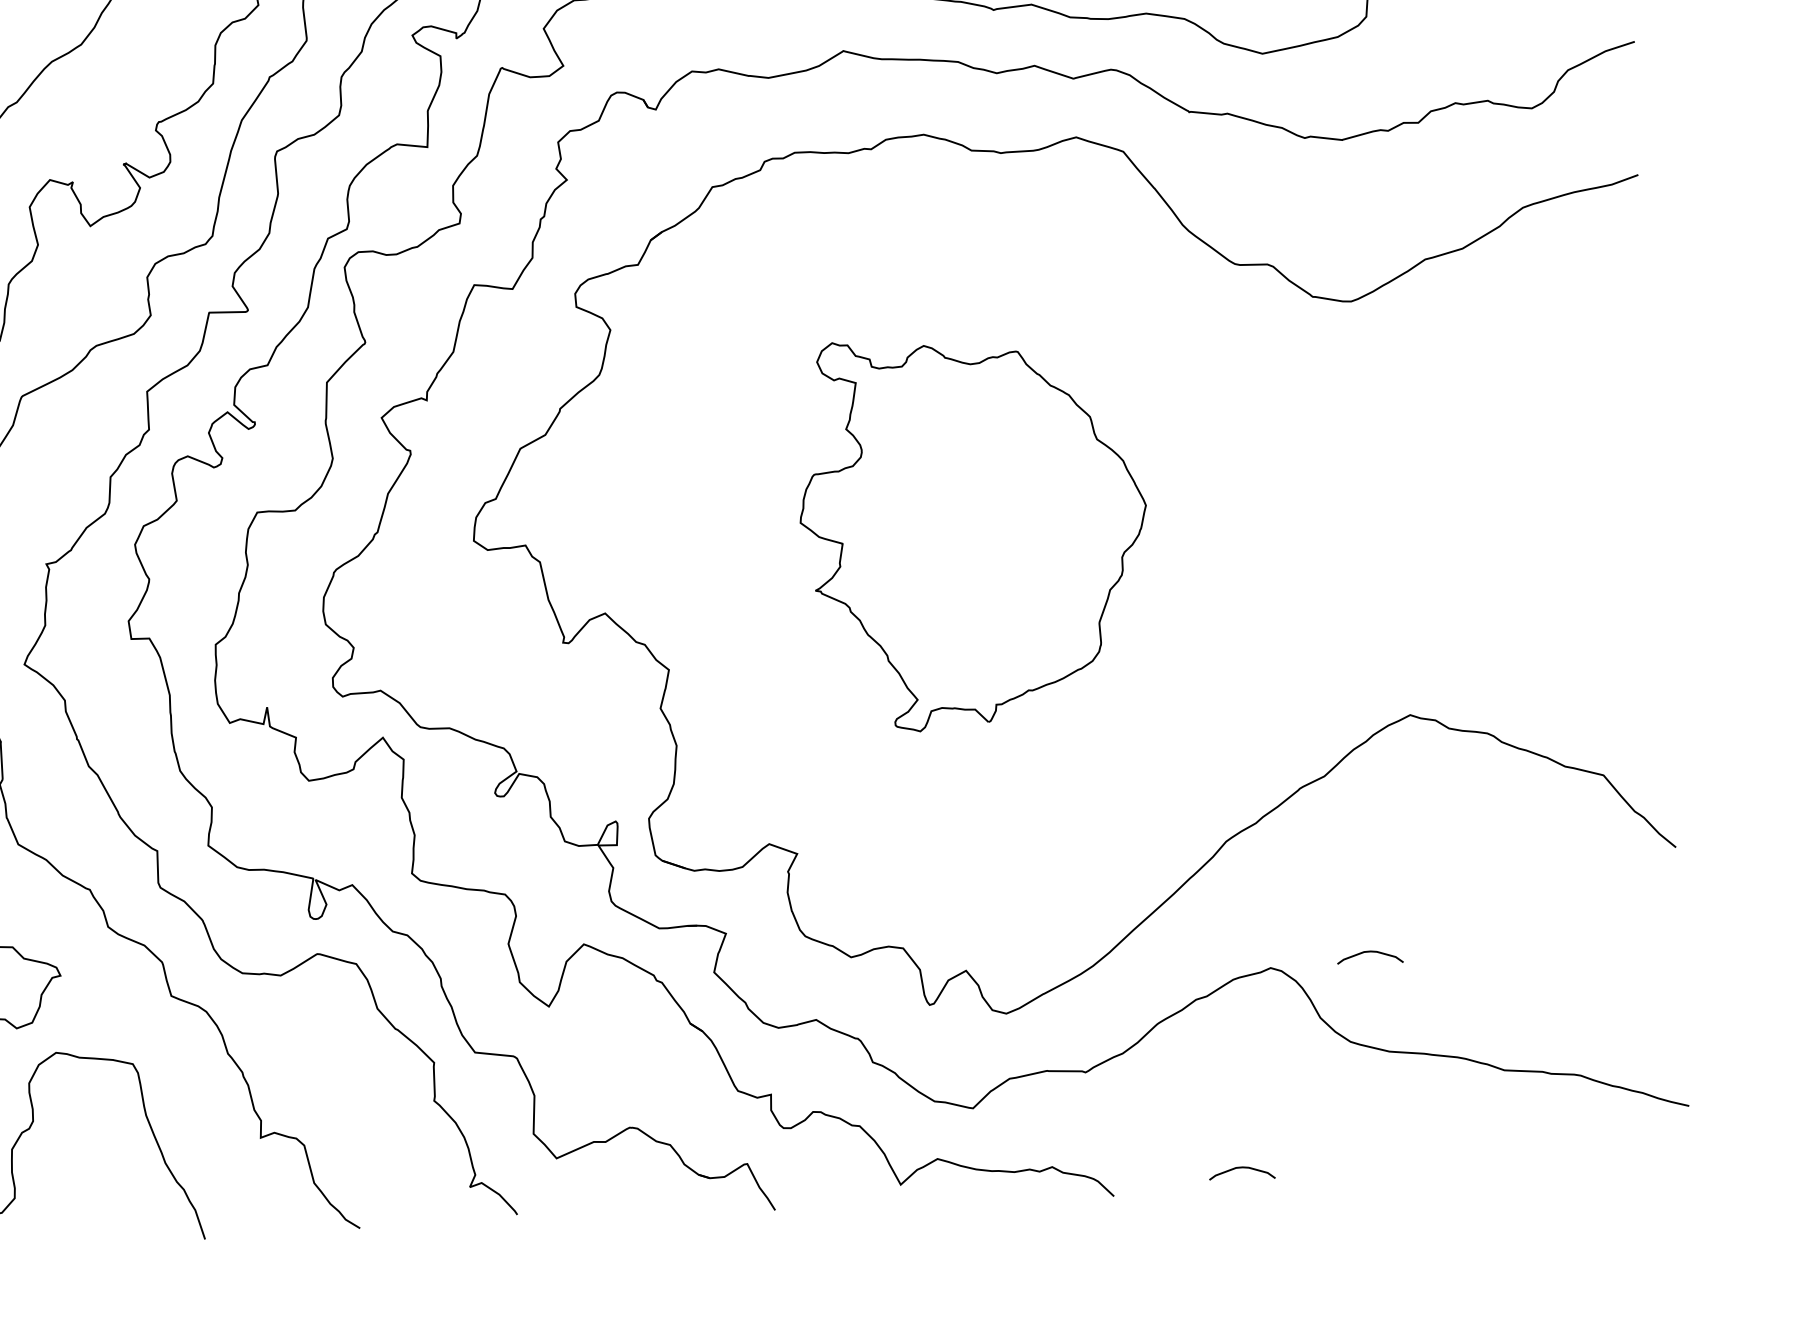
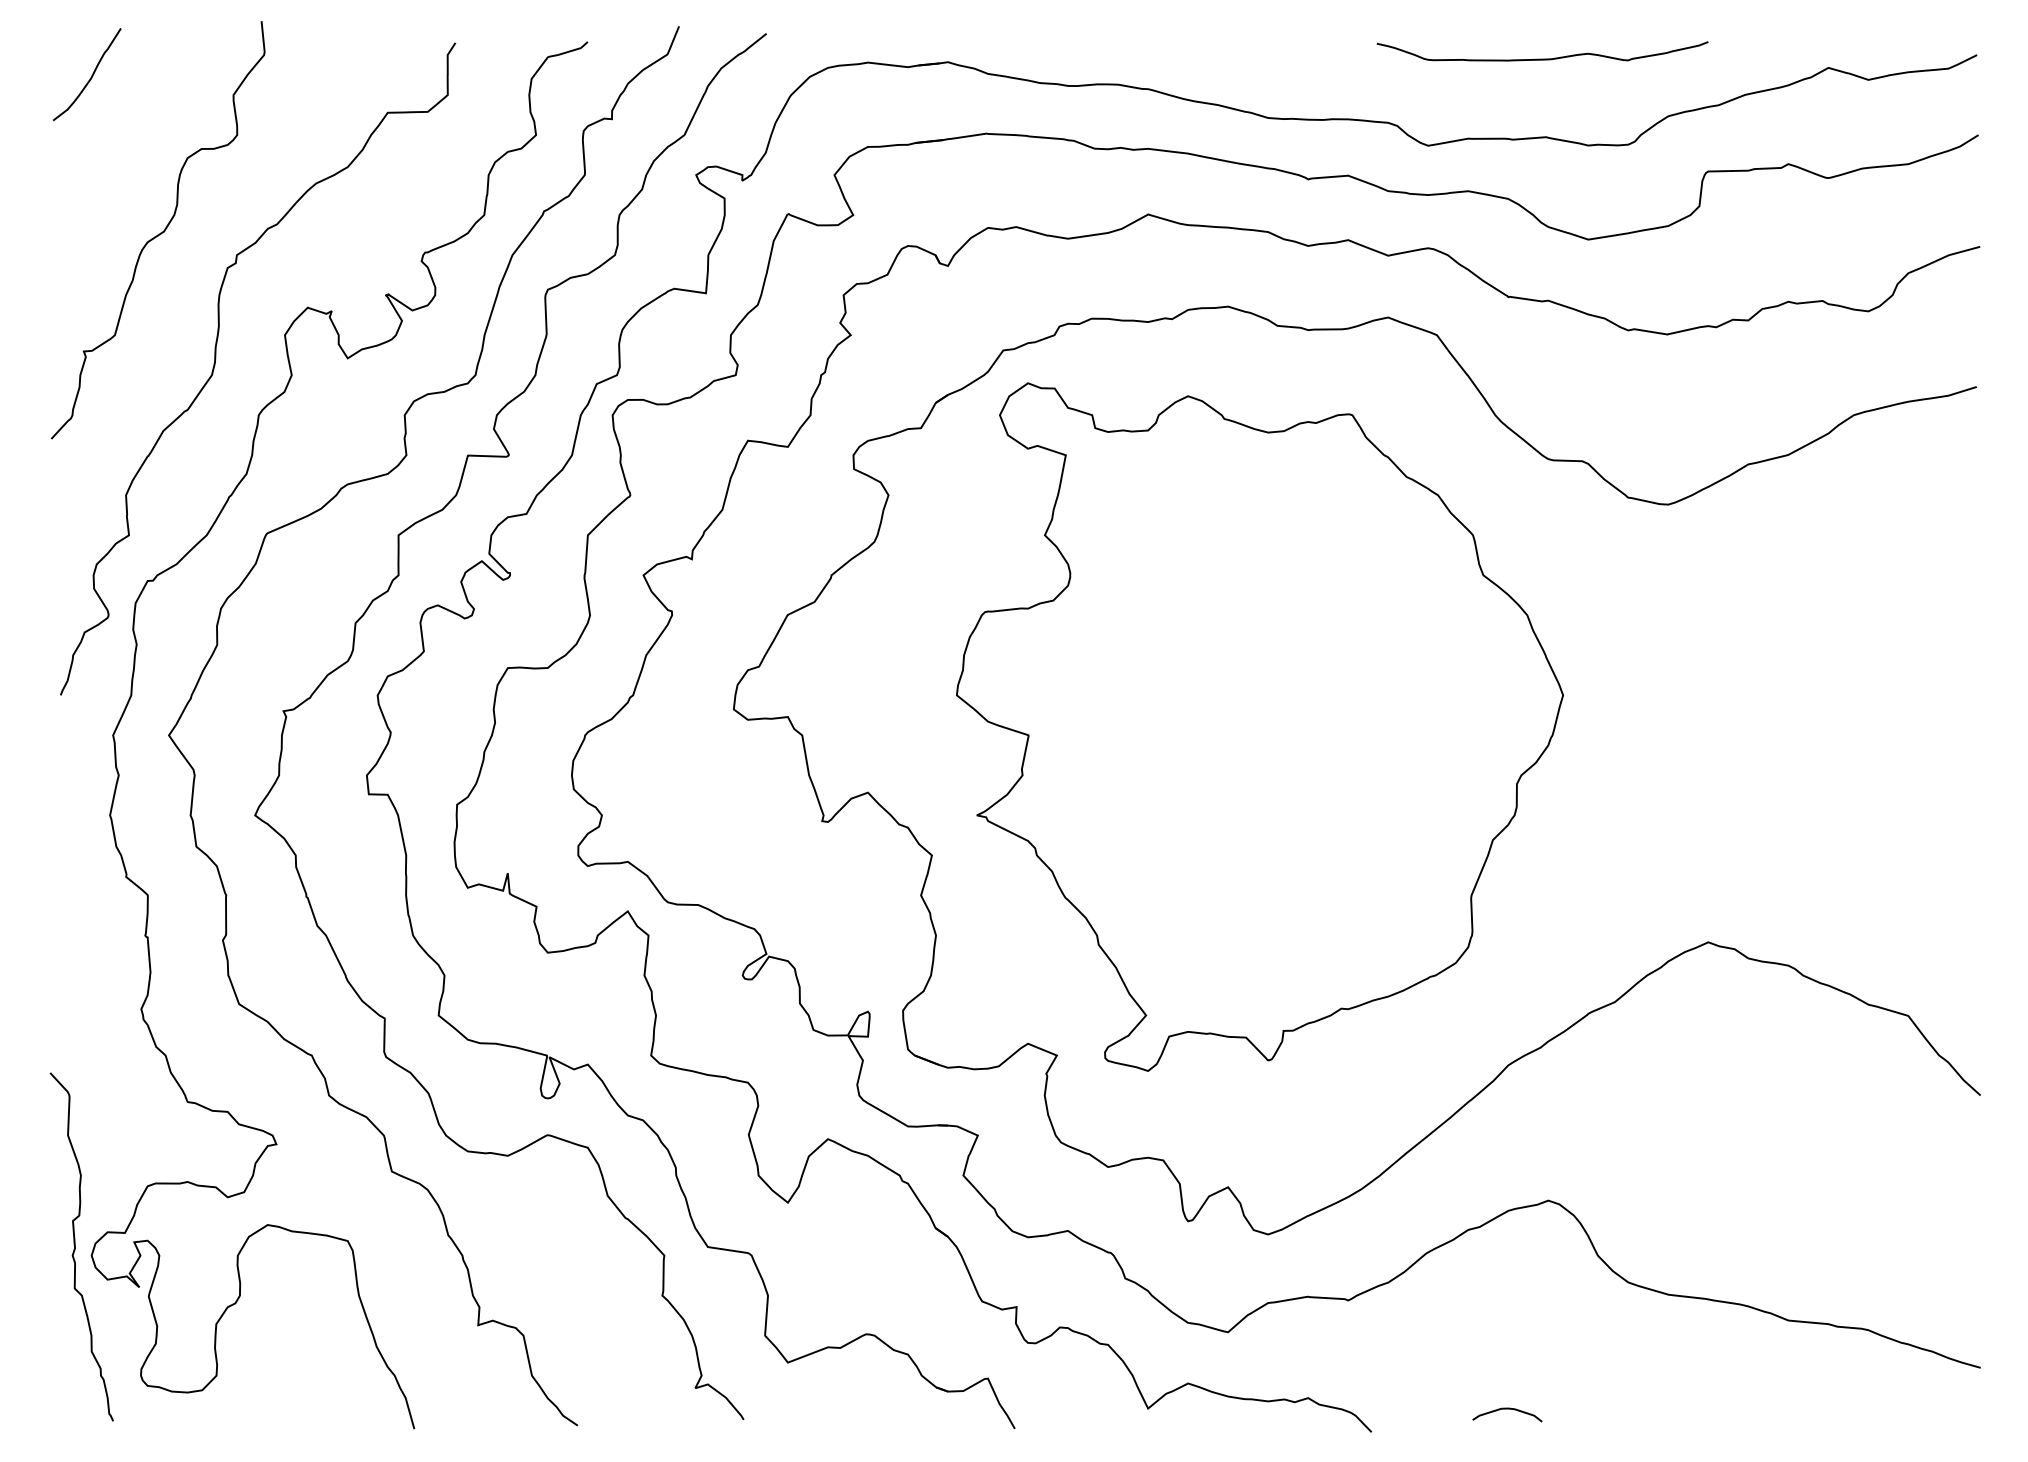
part: (973, 531) -> (1259, 726), size x1.67
curve: (1370, 952) -> (1653, 1189), removed

